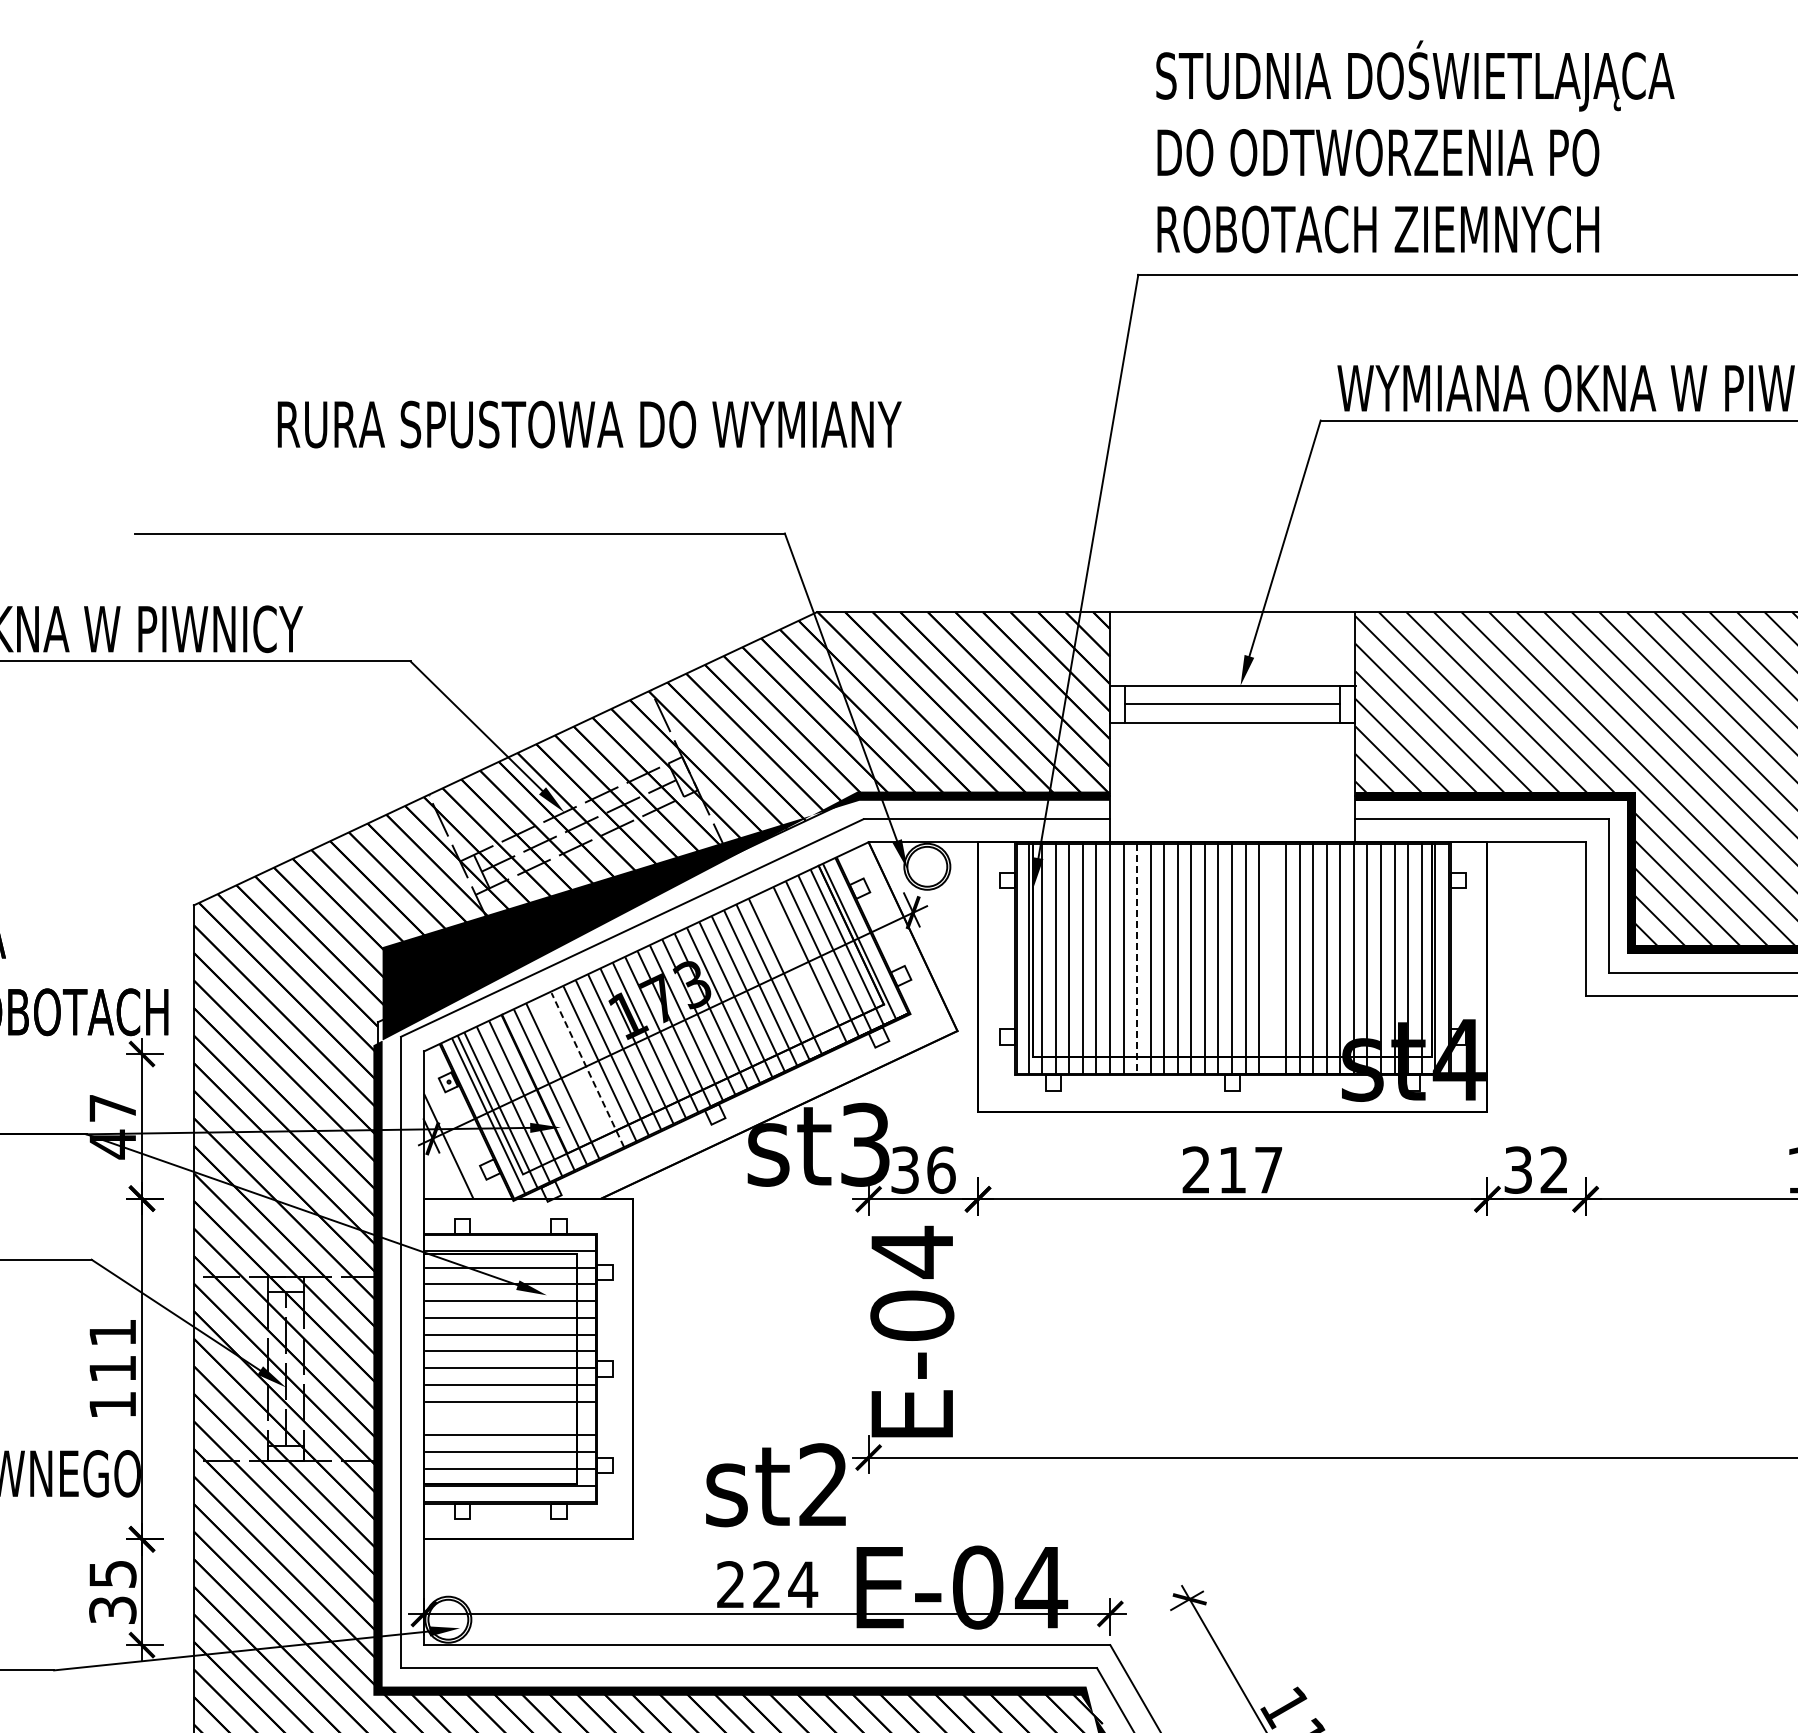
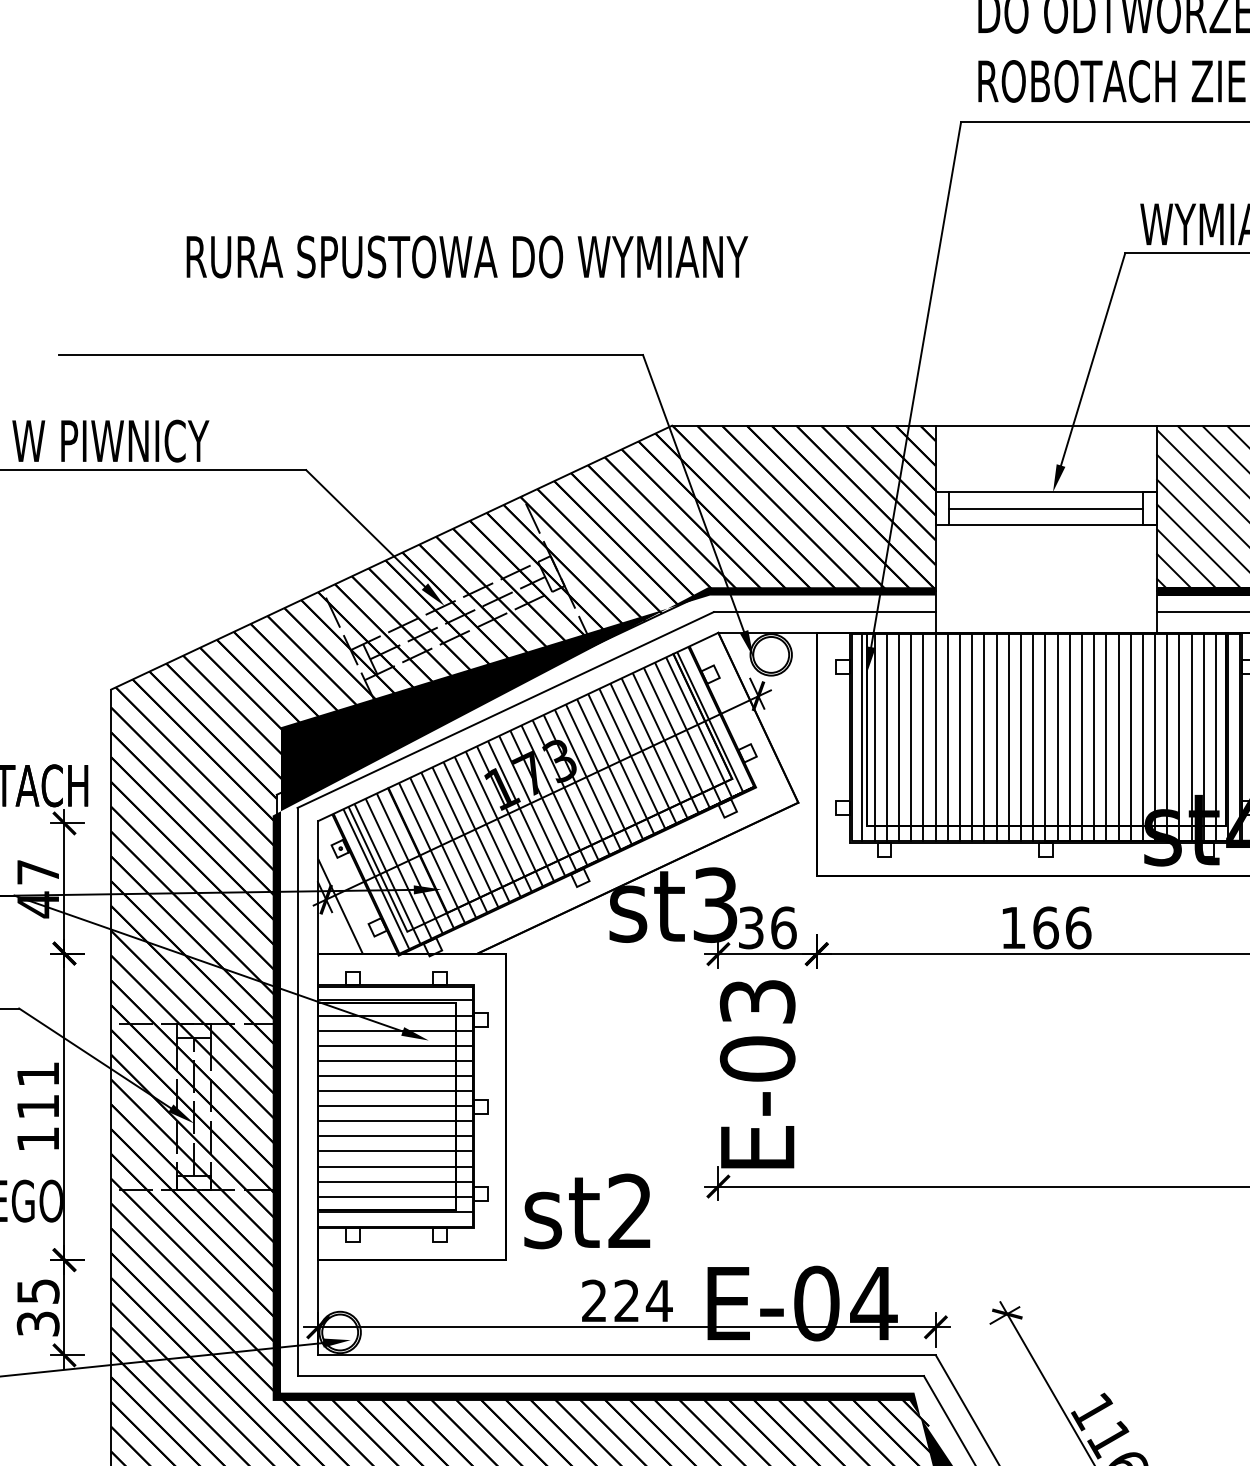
line: (1137, 958) -> (960, 737), dashed -> solid
line: (1272, 958) -> (1081, 737), added
line: (797, 971) -> (654, 749), added
line: (587, 1069) -> (465, 837), dashed -> solid
line: (575, 1075) -> (454, 842), added
text: (1232, 1169) -> (1045, 927), 217 -> 166
text: (912, 1251) -> (757, 1001), E-04 -> E-03
line: (510, 1418) -> (396, 1151), added
text: (775, 1485) -> (586, 1211), moved

